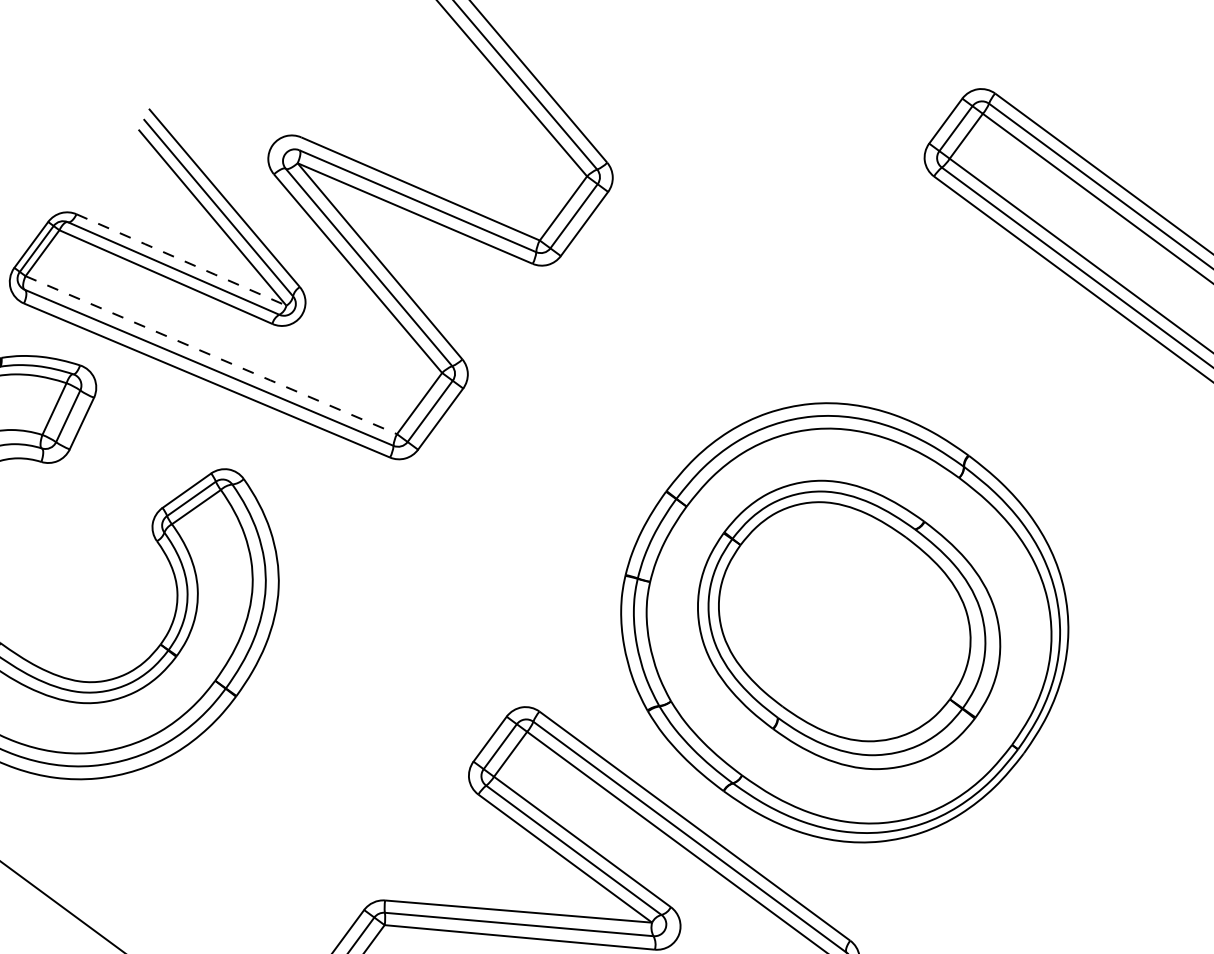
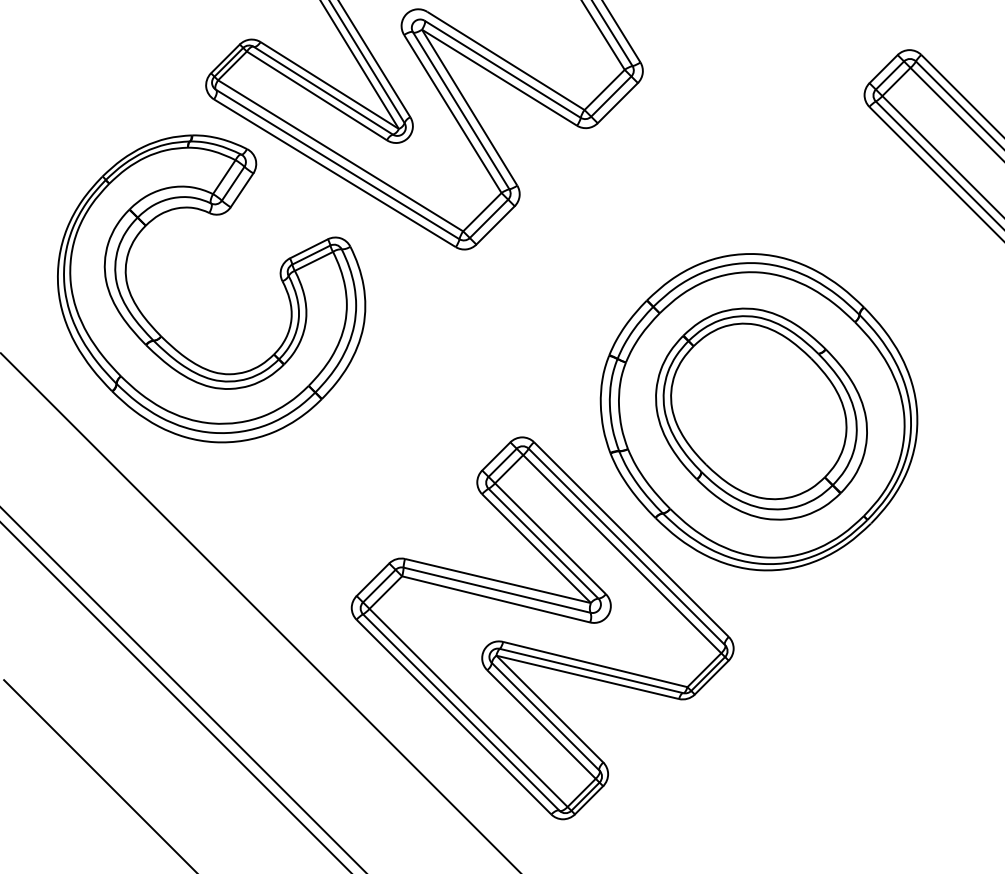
line: (182, 259) -> (330, 85), dashed -> solid
line: (211, 354) -> (340, 155), dashed -> solid

